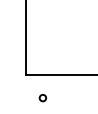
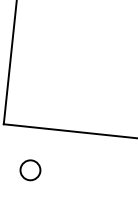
circle: (42, 97) -> (29, 168), size x1.67

